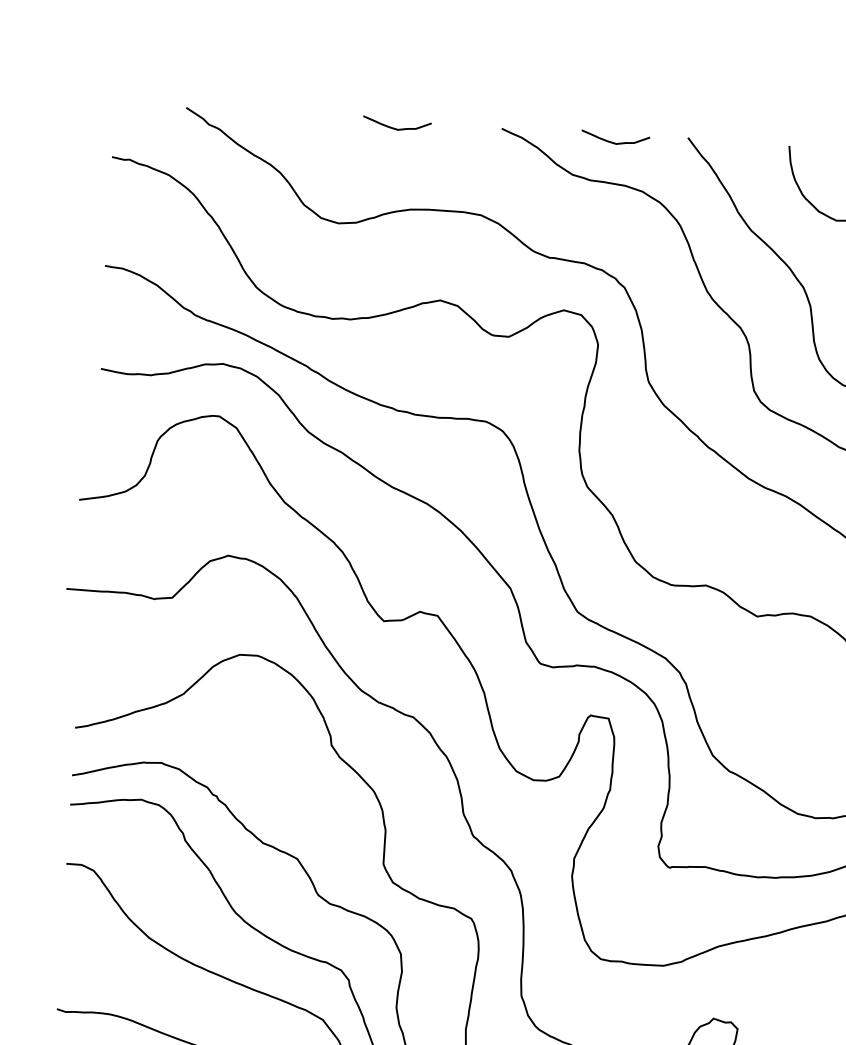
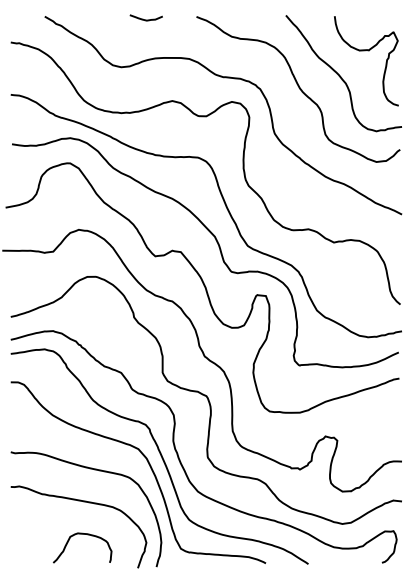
curve: (613, 141) -> (250, 19), removed

